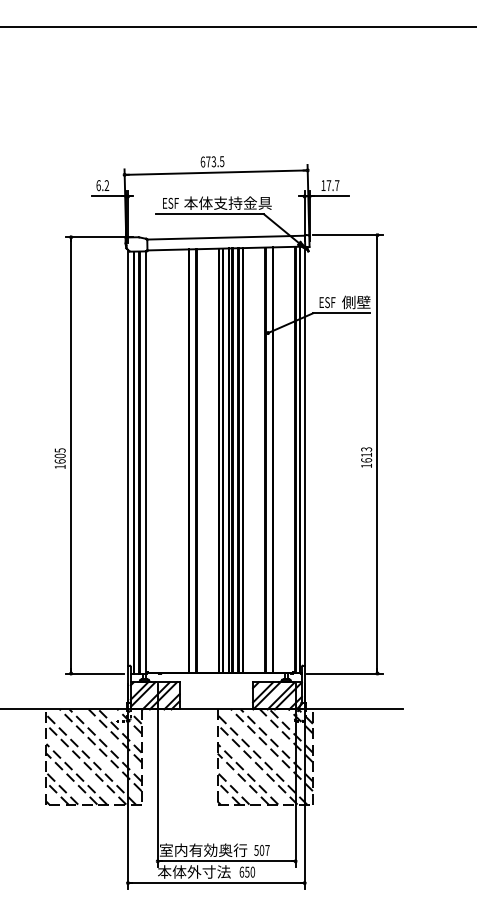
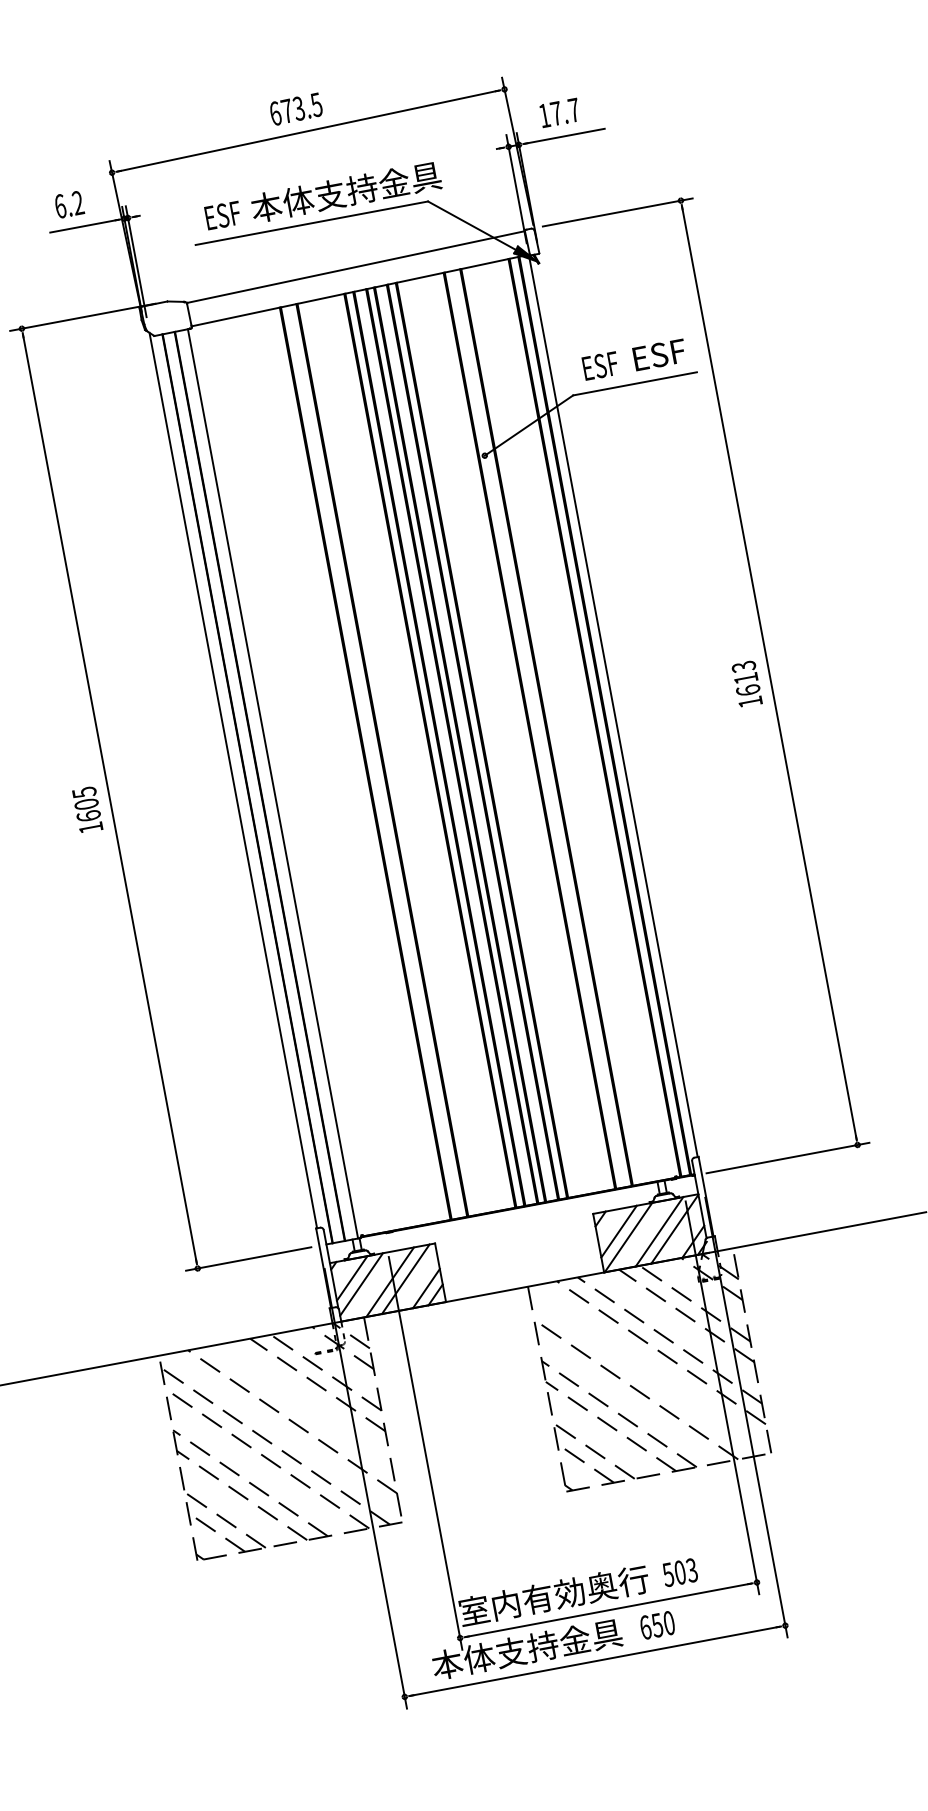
text: (356, 302) -> (662, 354), 側壁 -> ESF
line: (105, 745) -> (300, 1409), removed
line: (262, 759) -> (644, 1376), removed
text: (267, 849) -> (691, 1568), 507 -> 503
text: (186, 871) -> (526, 1648), 本体外寸法 -> 本体支持金具

